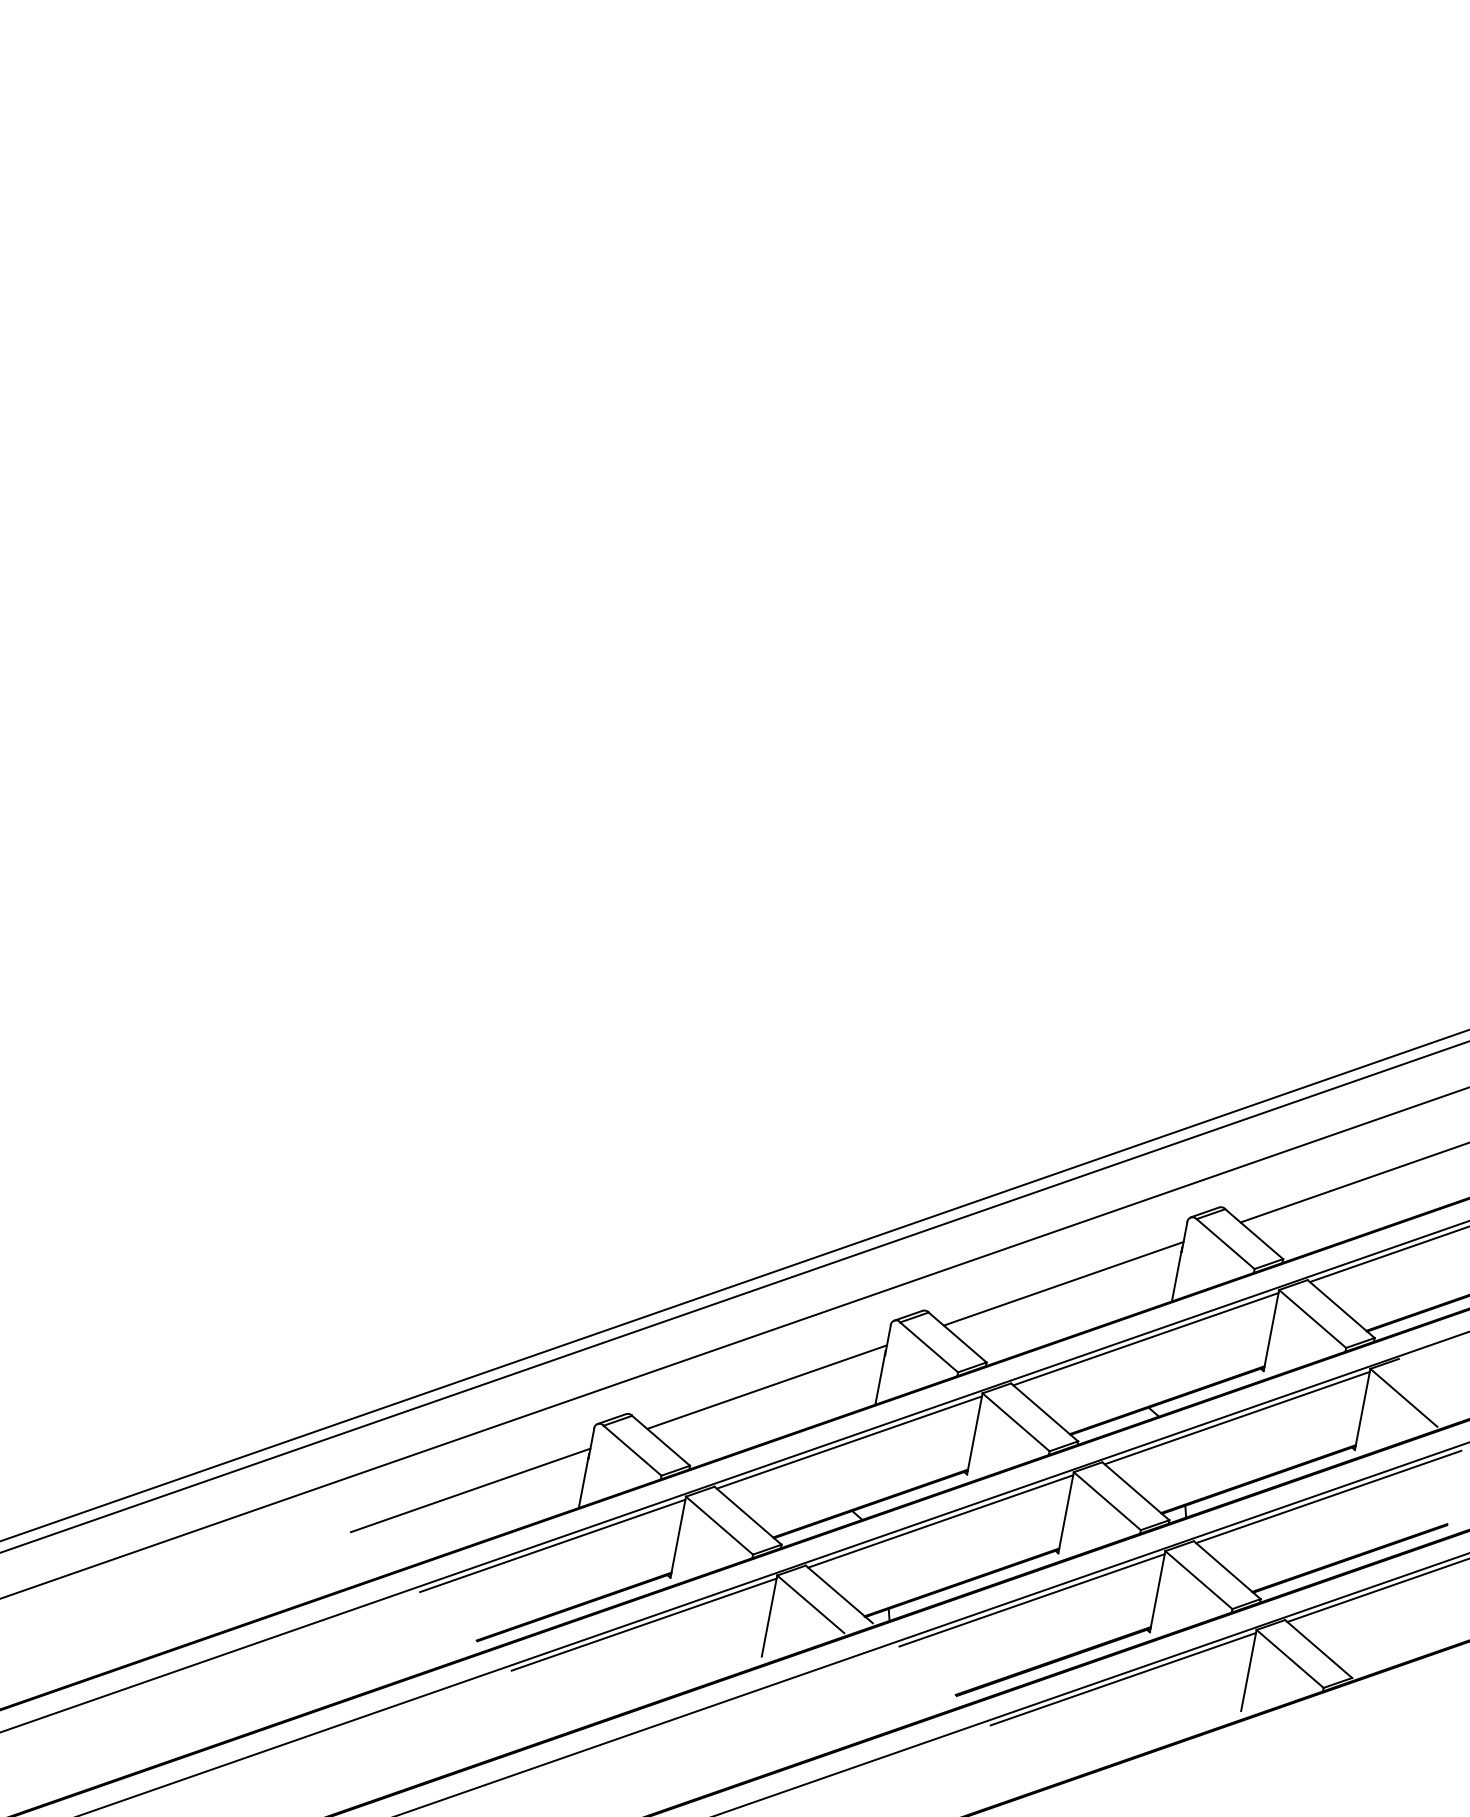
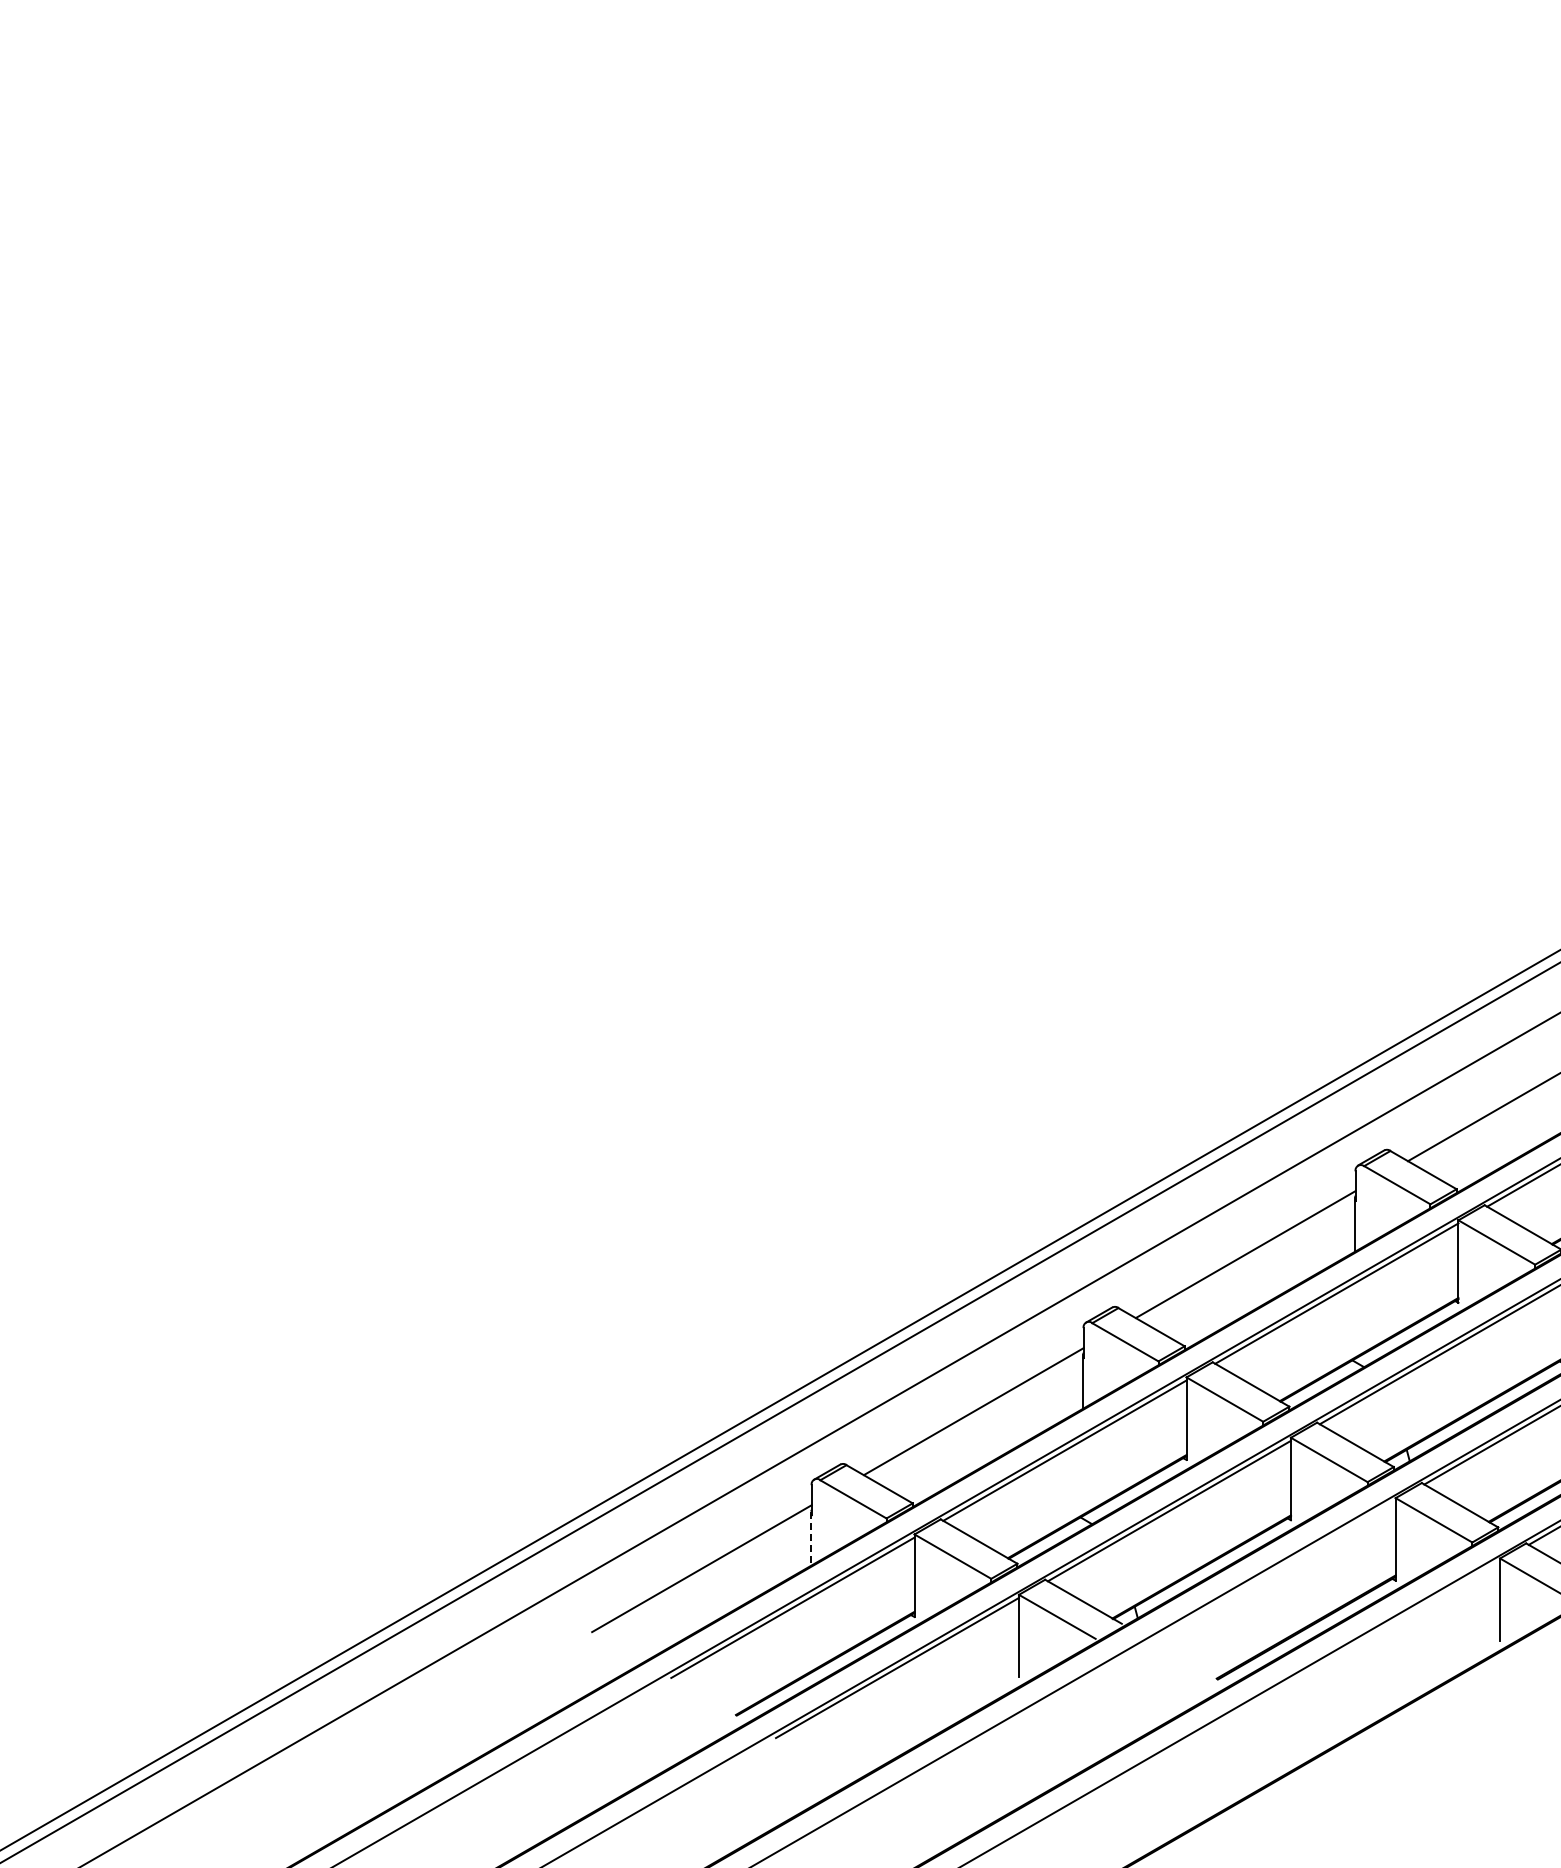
line: (583, 1481) -> (811, 1538), solid -> dashed
line: (1031, 1600) -> (1273, 1571), removed
line: (1123, 1678) -> (1378, 1631), removed

